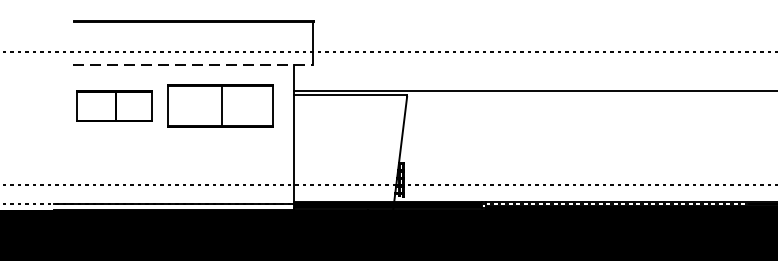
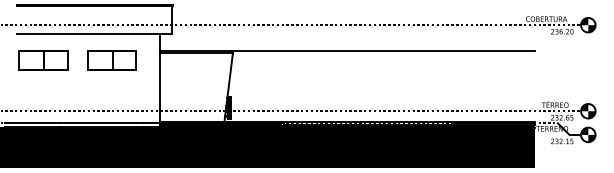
line: (193, 64) -> (94, 33), dashed -> solid
part: (219, 106) -> (111, 60), size x0.71

